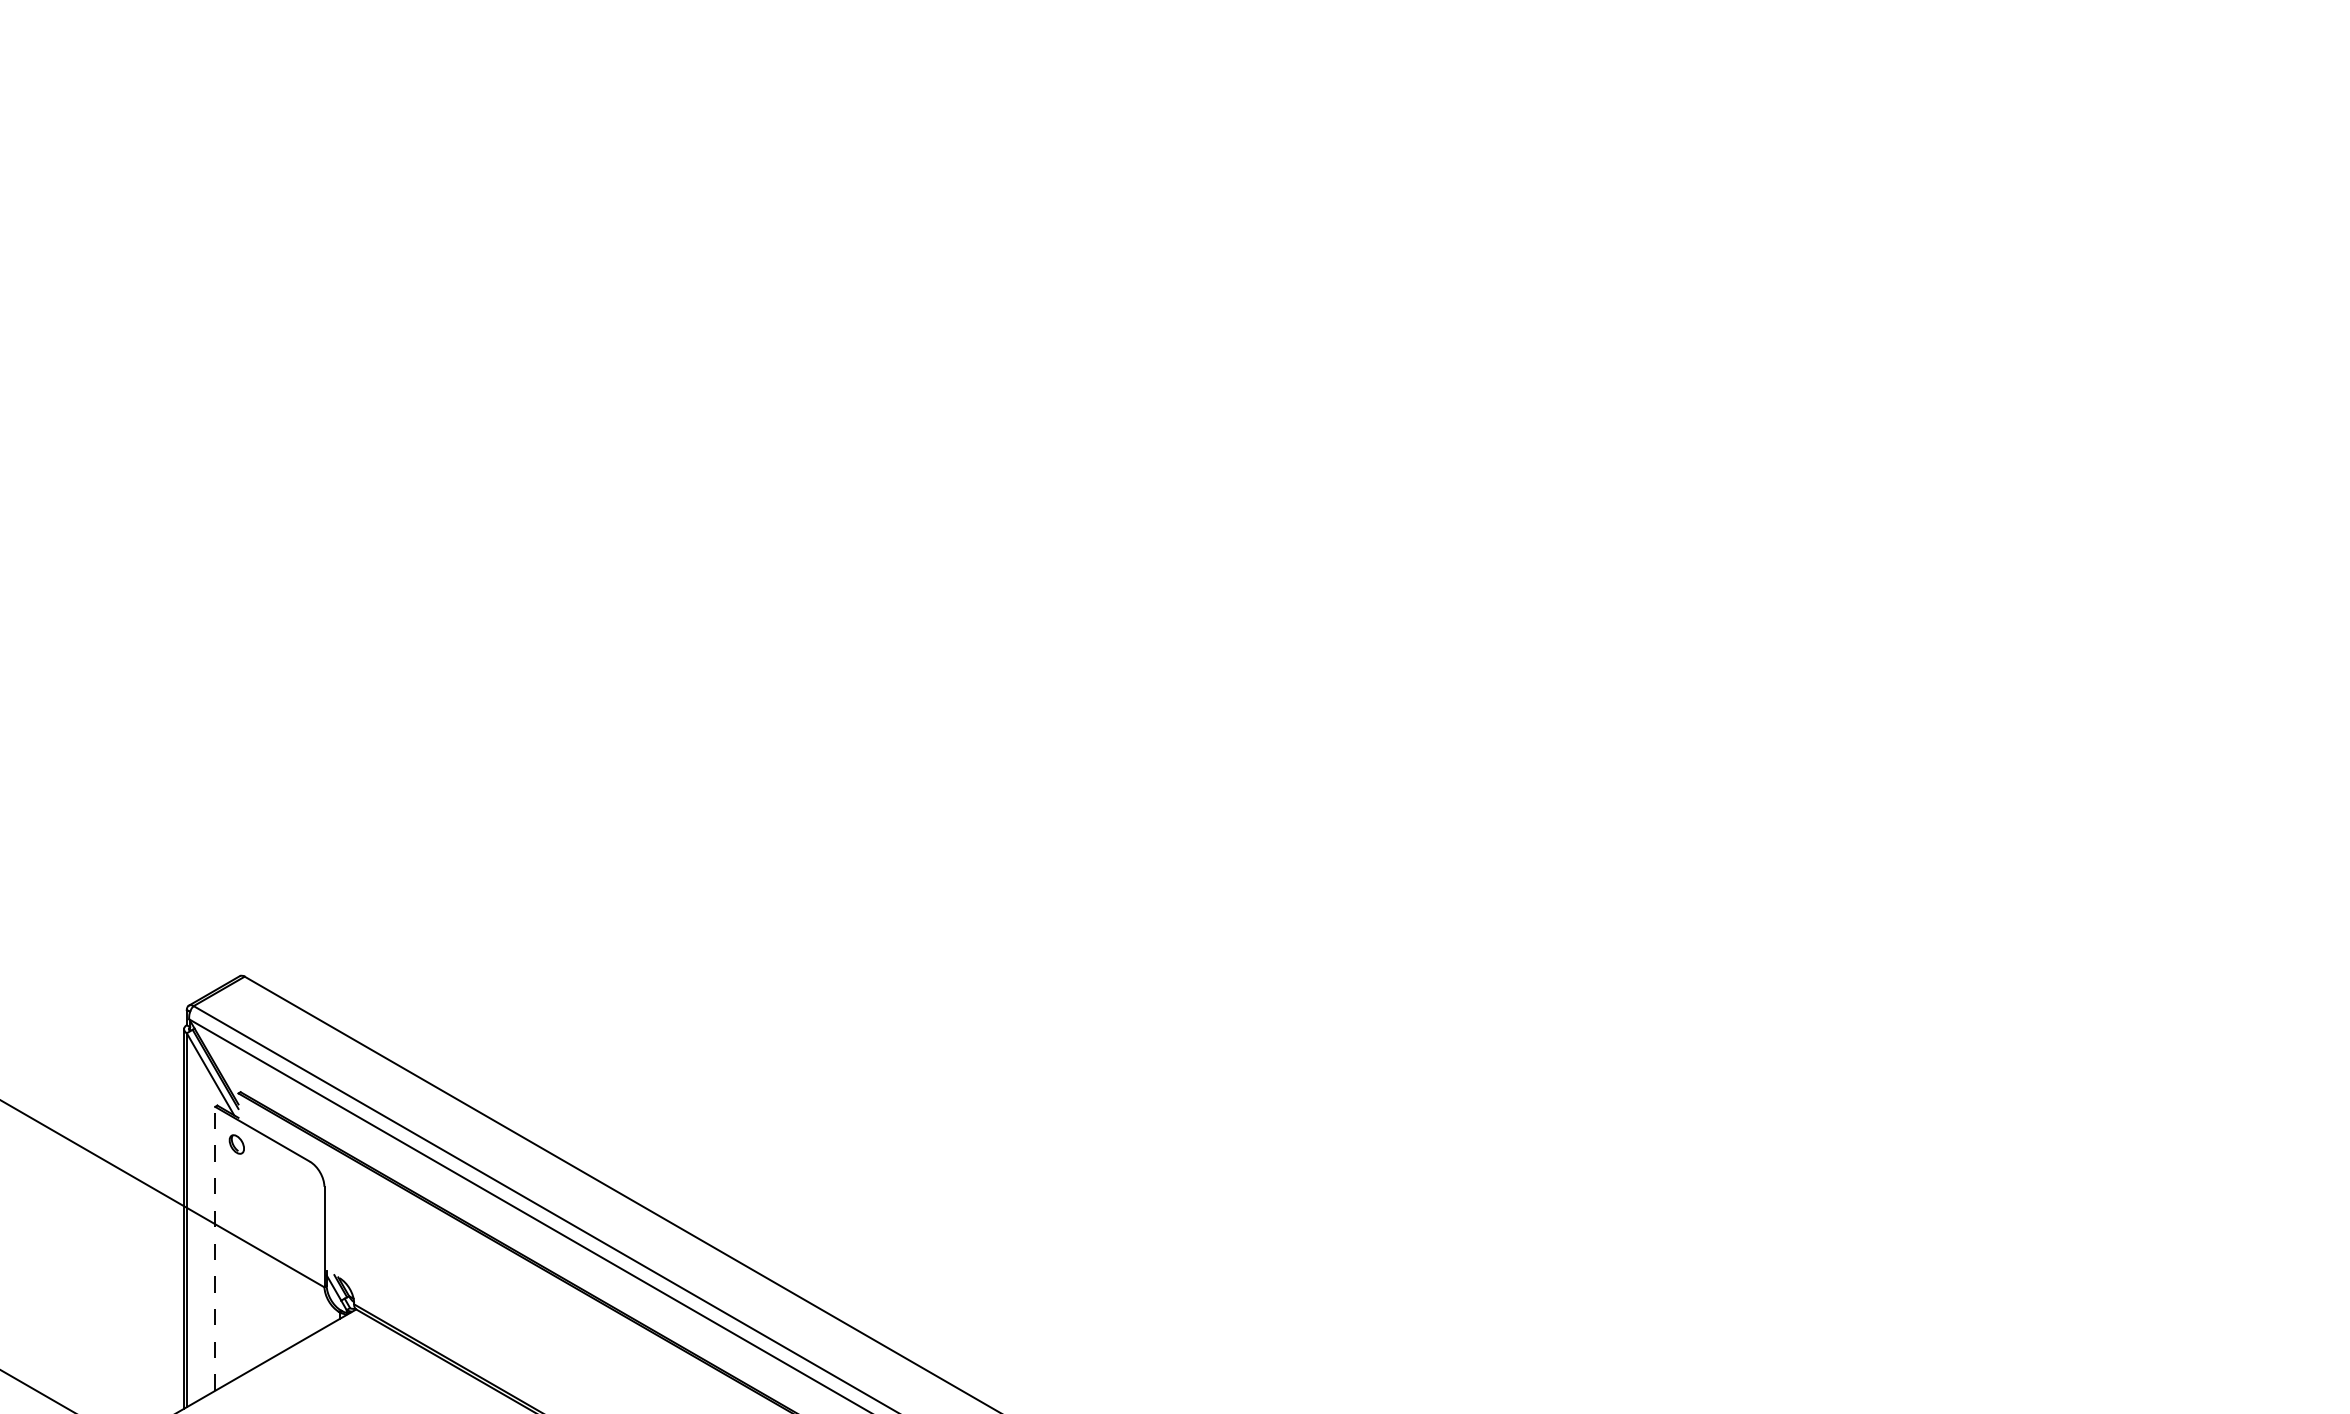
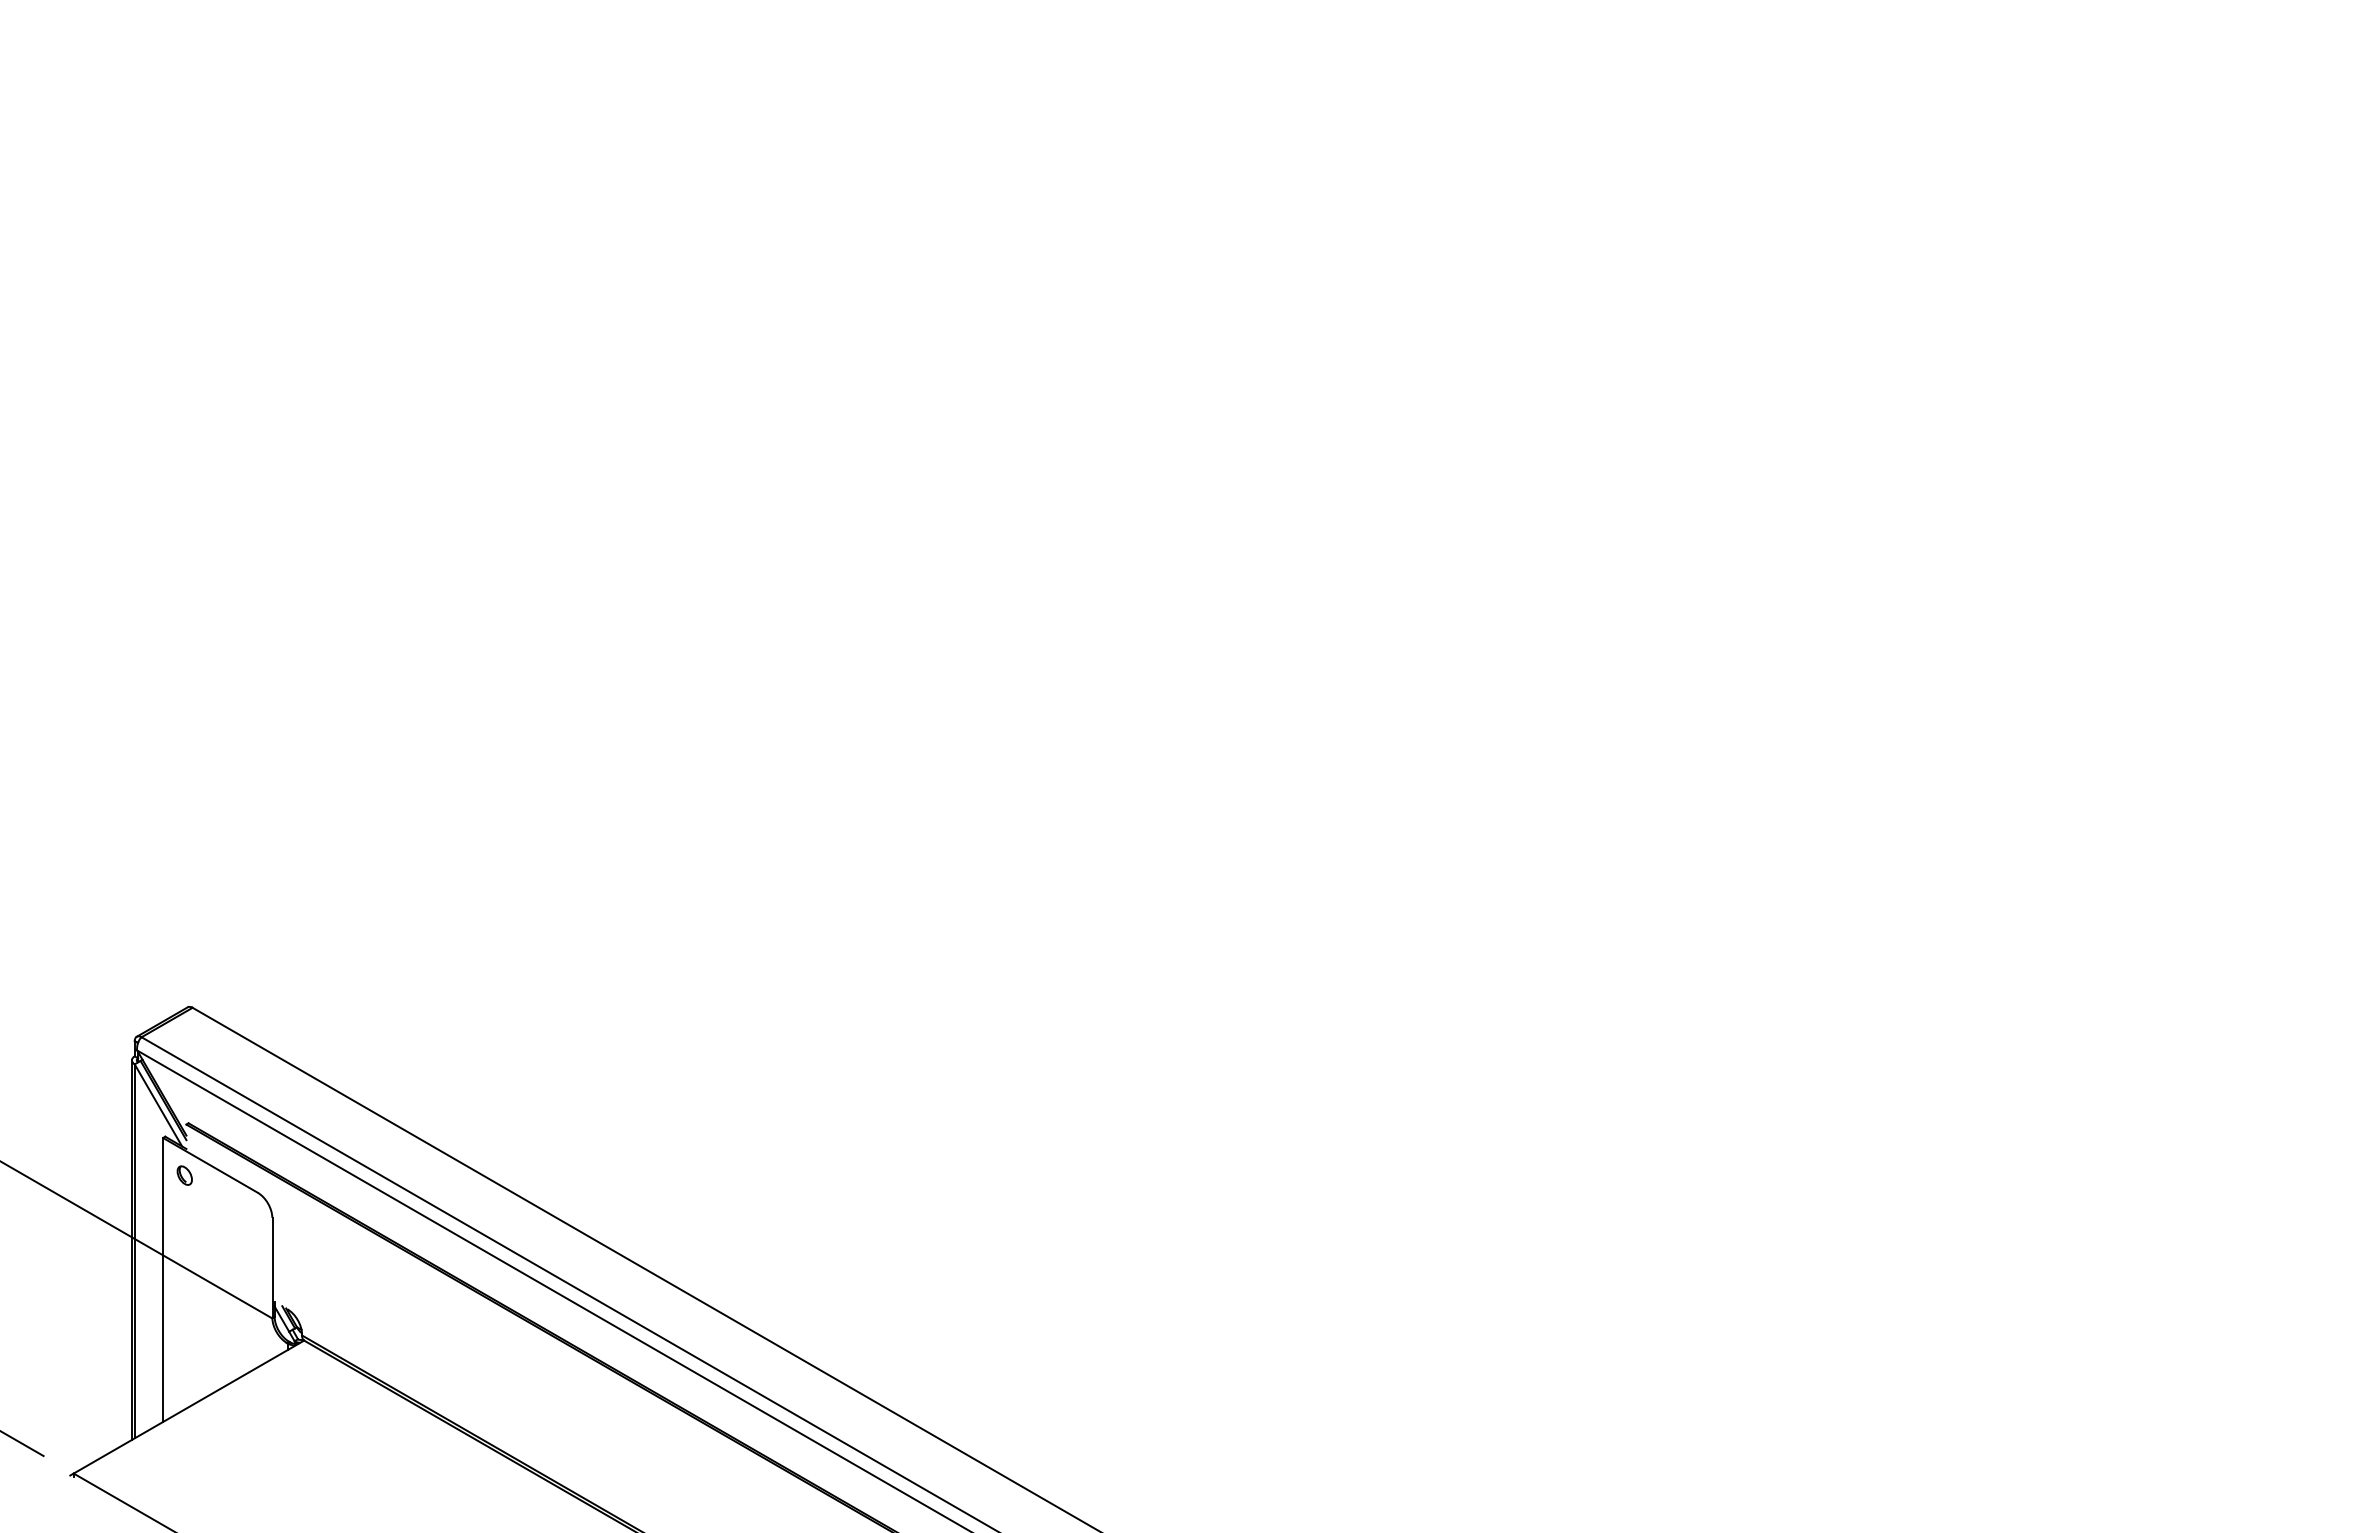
line: (215, 1248) -> (163, 1279), dashed -> solid

